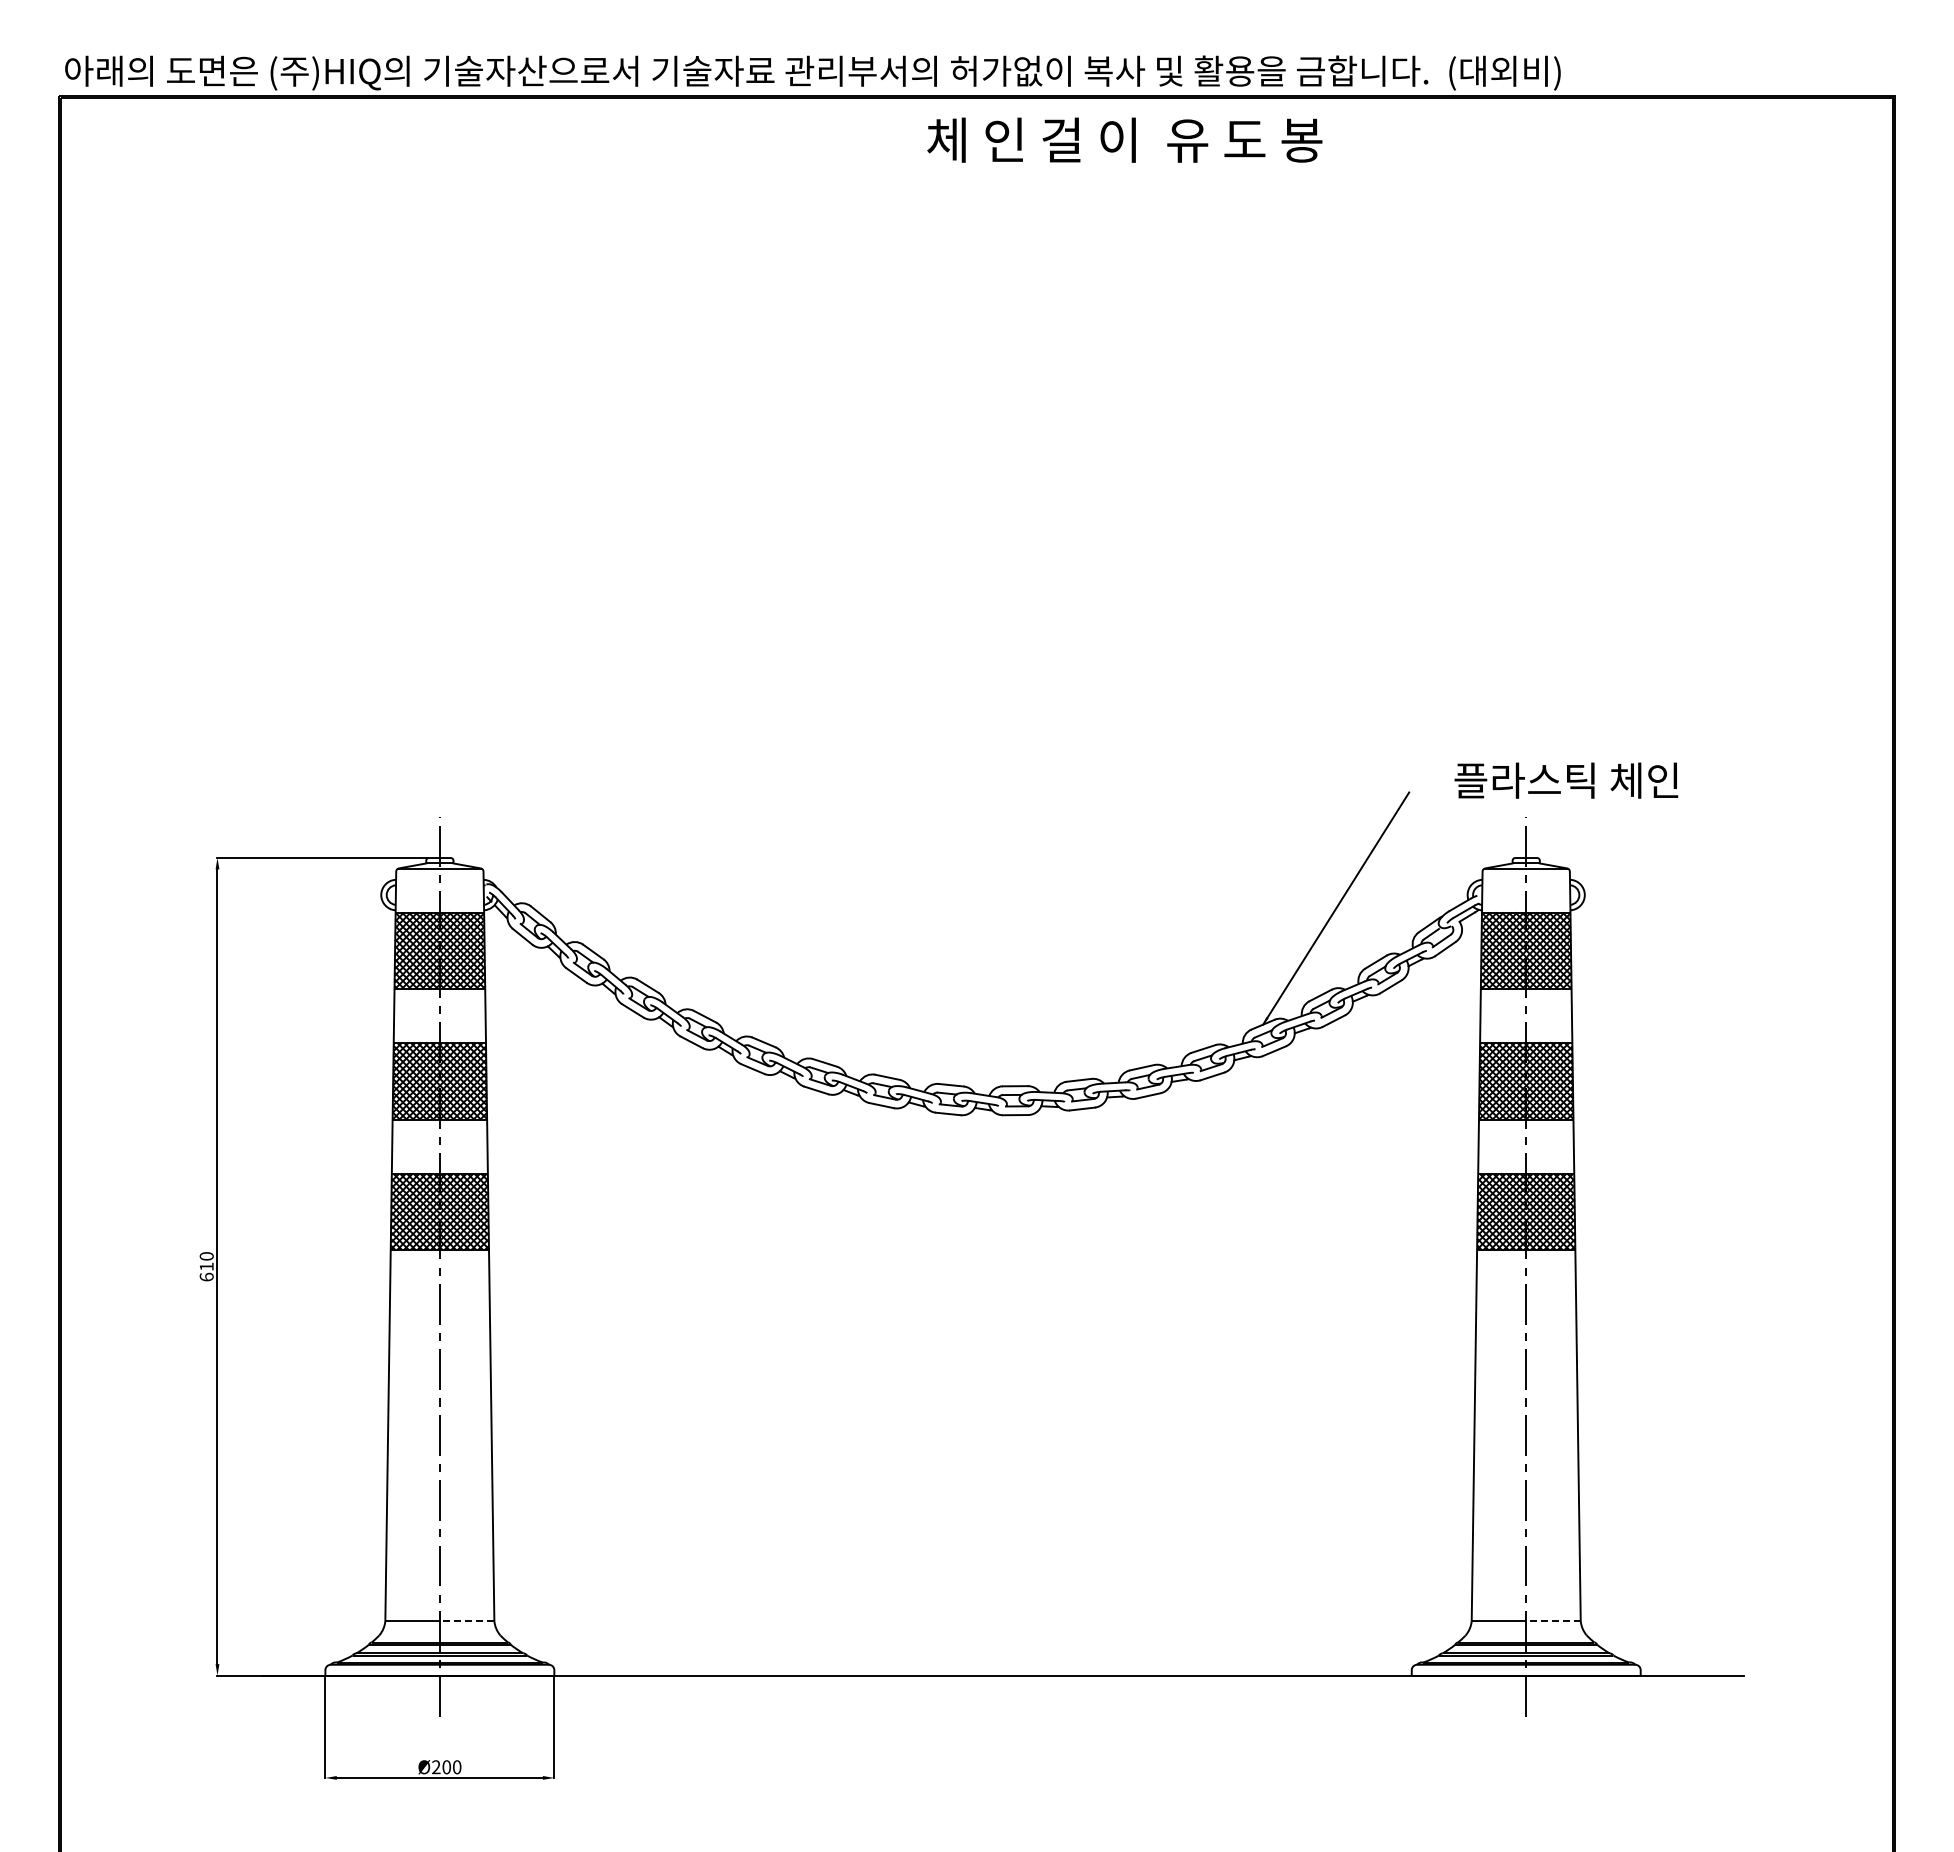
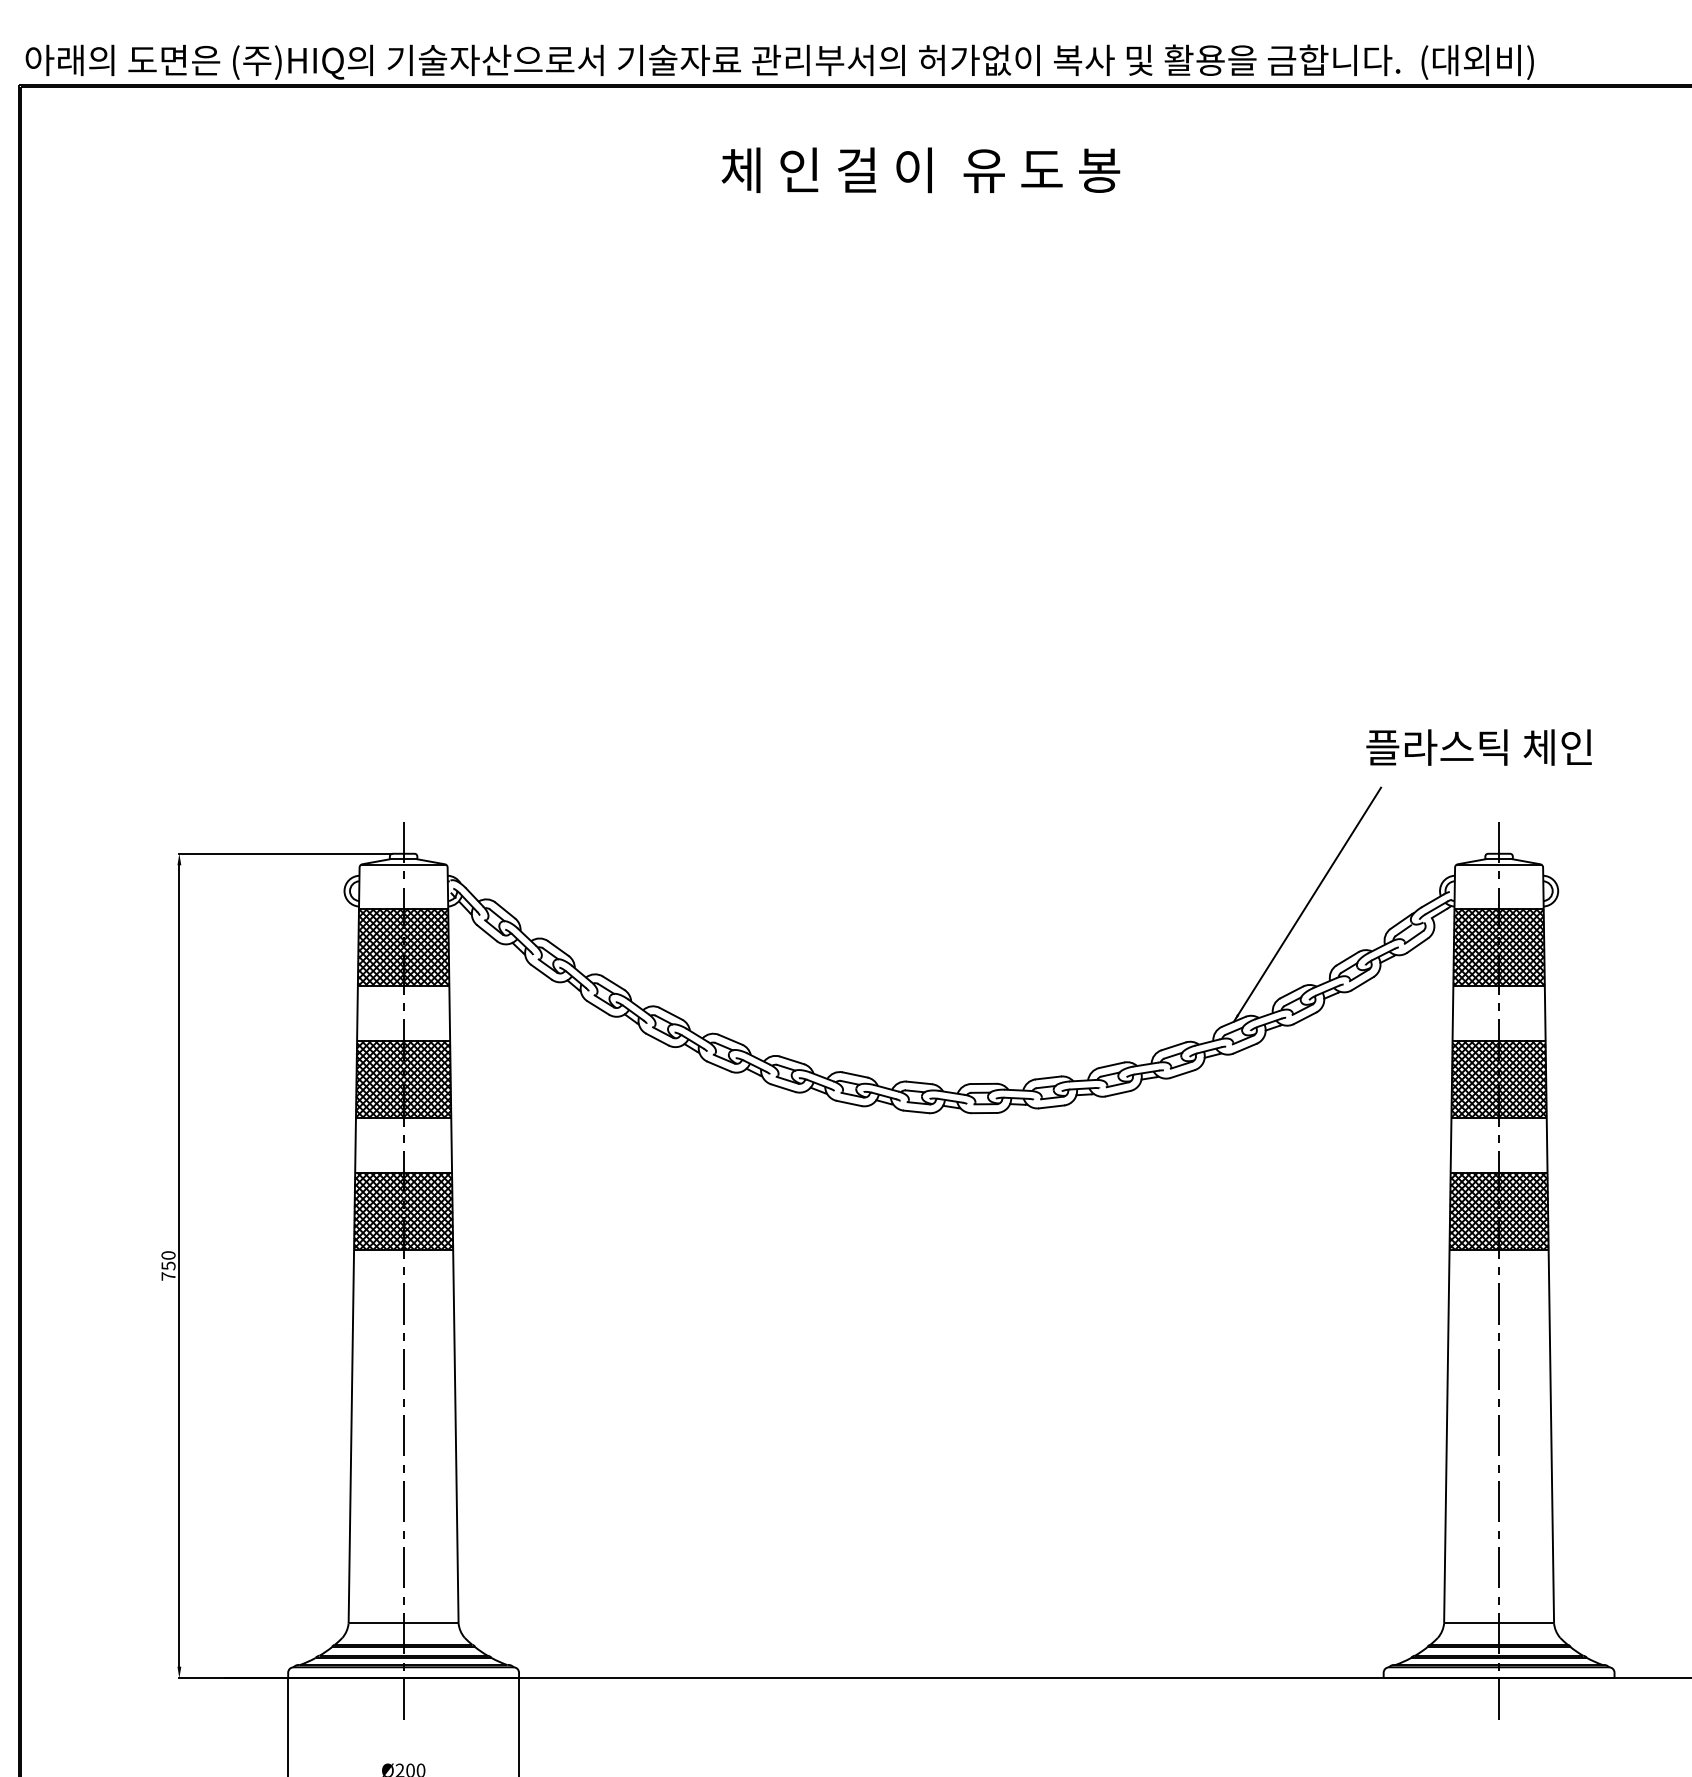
text: (1124, 139) -> (920, 169), moved
text: (1566, 780) -> (1479, 747), moved
text: (206, 1271) -> (168, 1270), 610 -> 750
line: (466, 1621) -> (430, 1623), dashed -> solid
line: (1552, 1621) -> (1525, 1623), dashed -> solid

